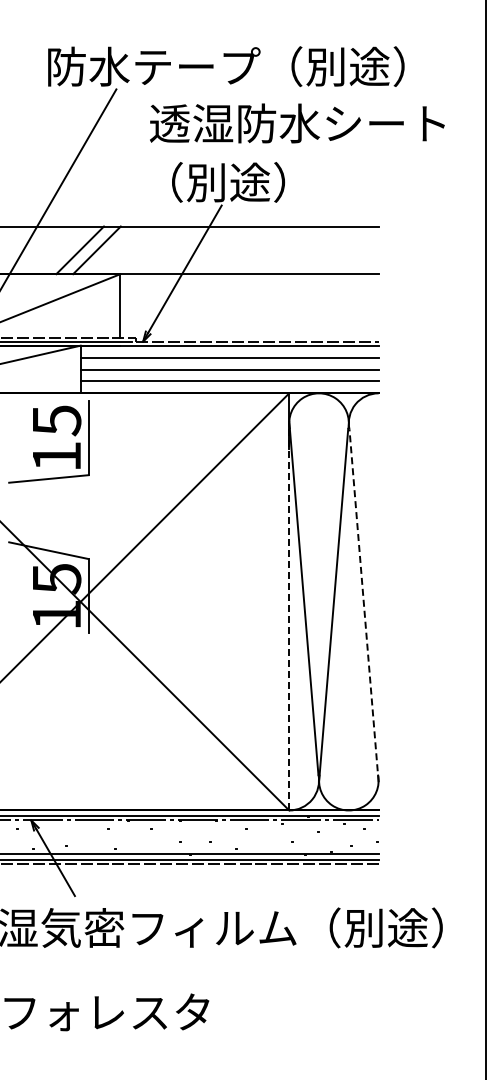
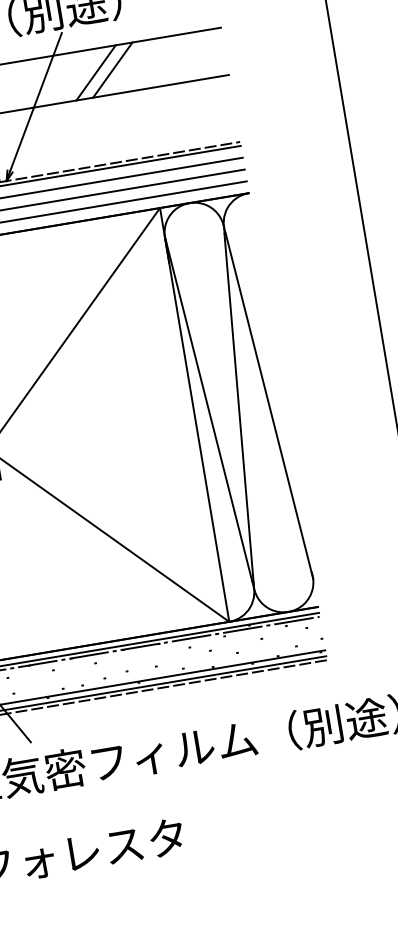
line: (248, 250) -> (95, 73), added
line: (265, 250) -> (112, 70), added
line: (364, 605) -> (269, 406), dashed -> solid
line: (289, 616) -> (197, 429), dashed -> solid

